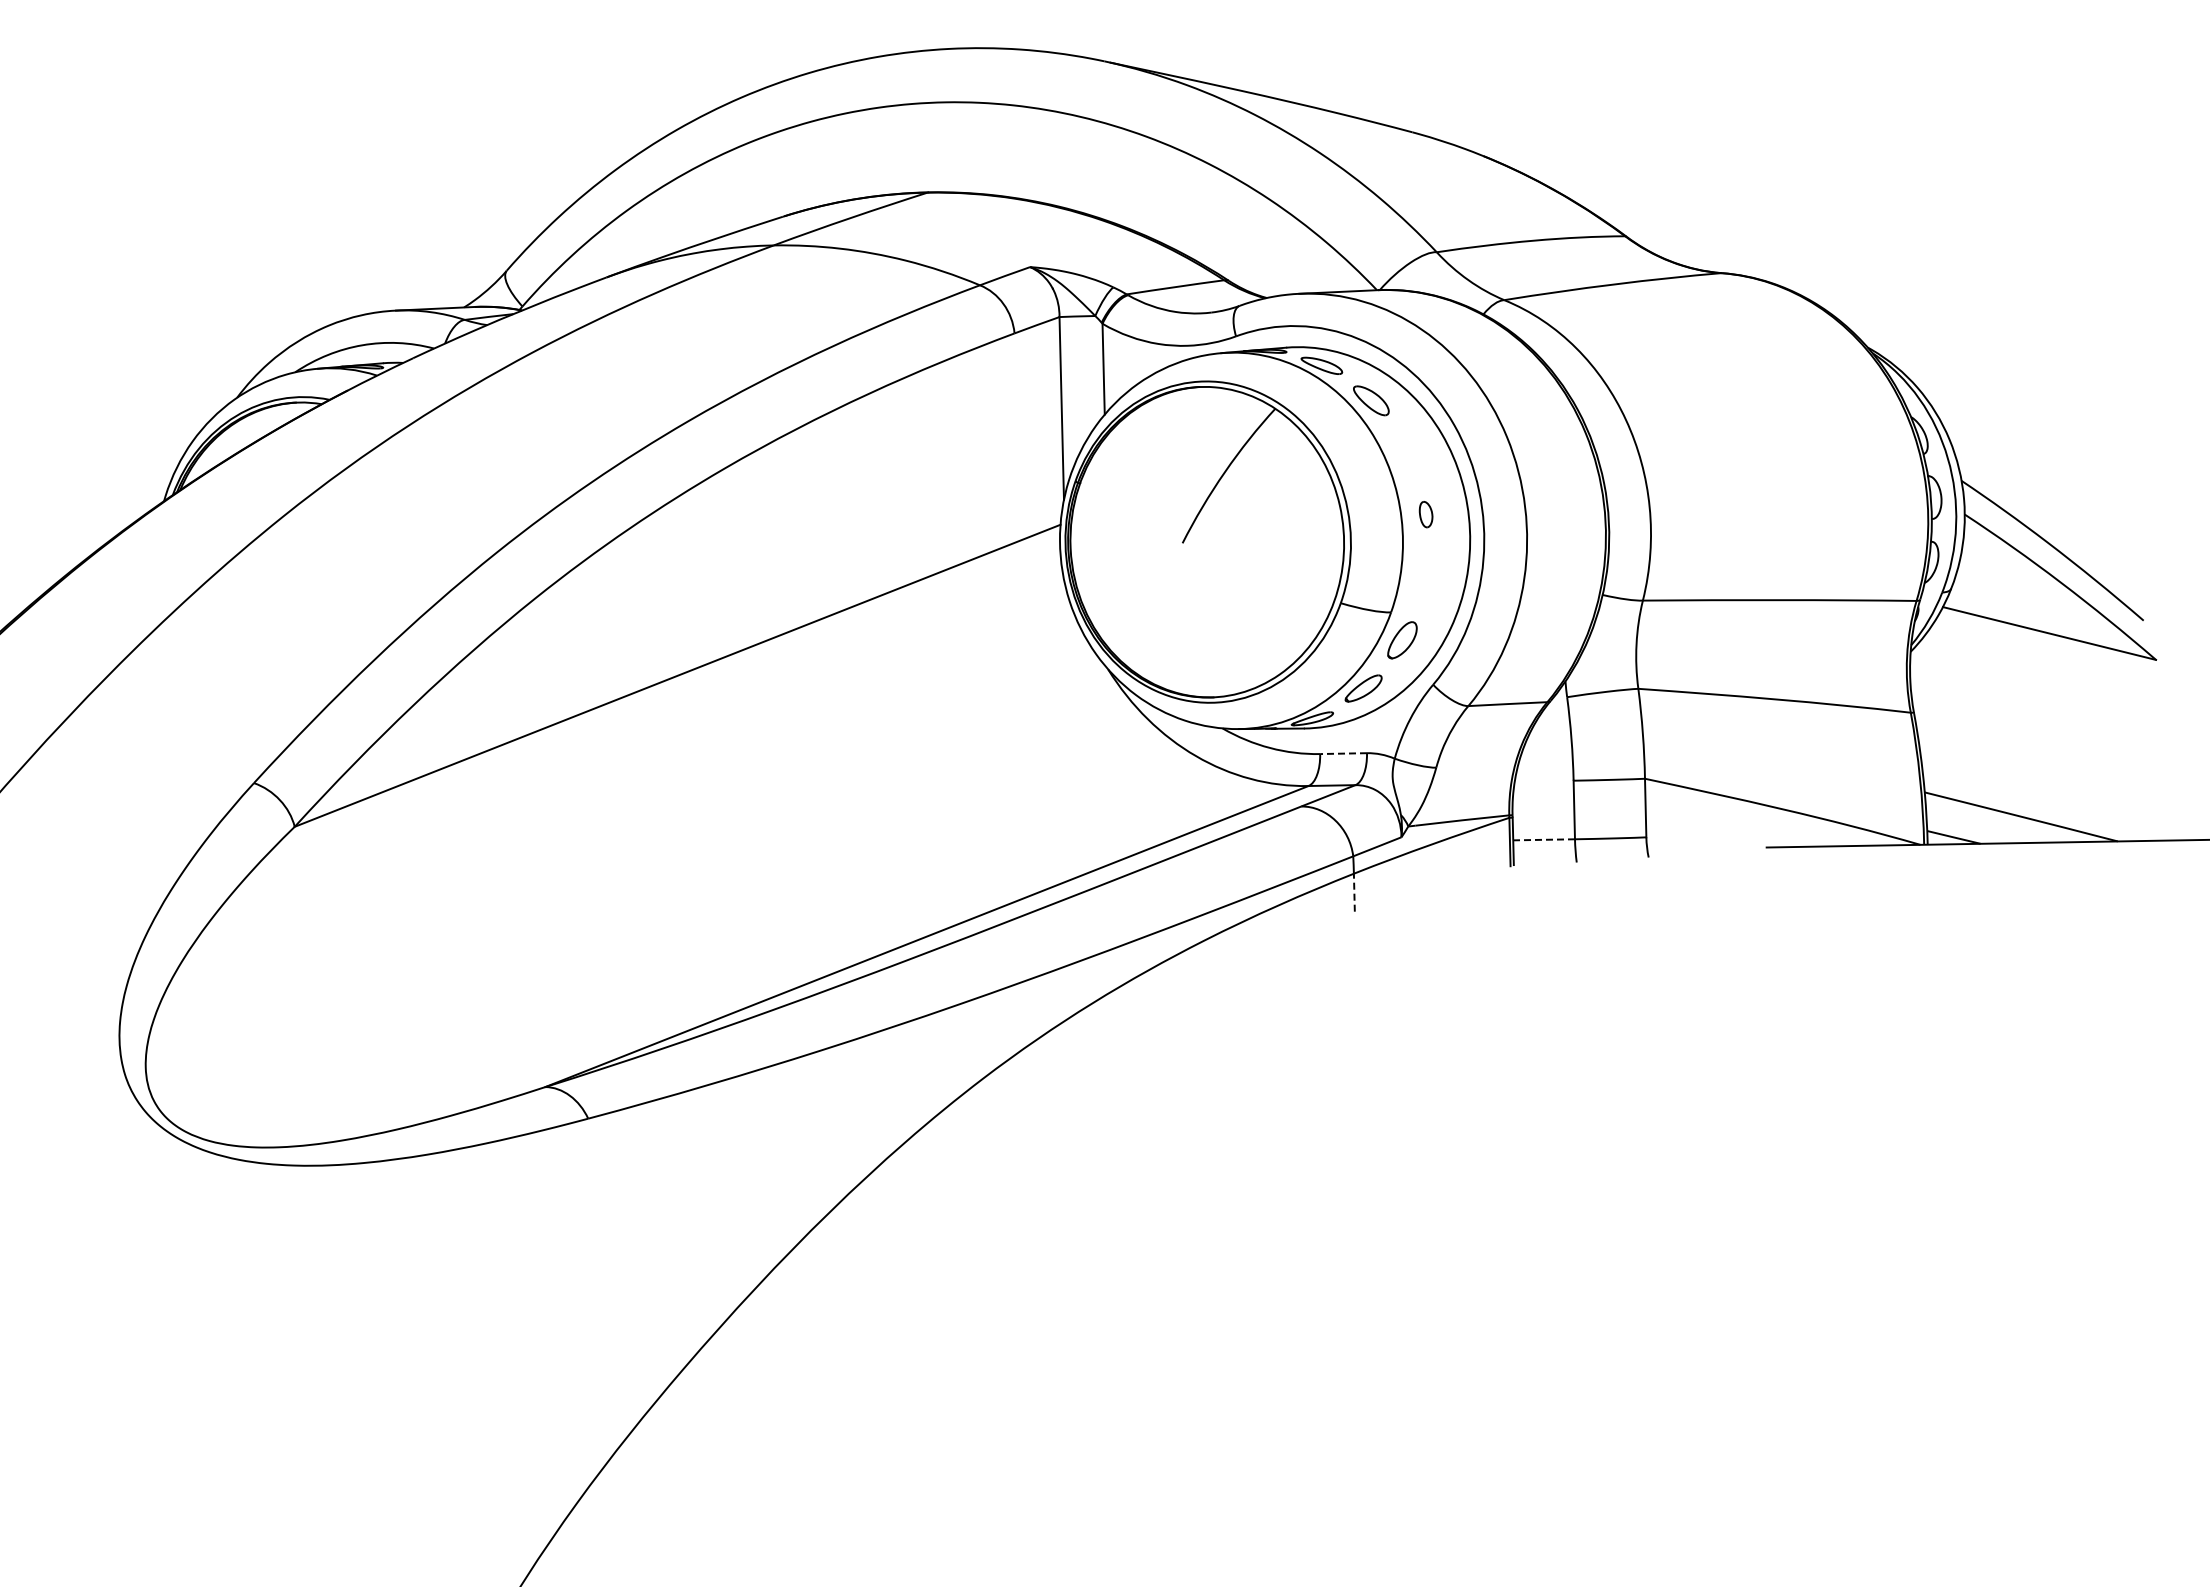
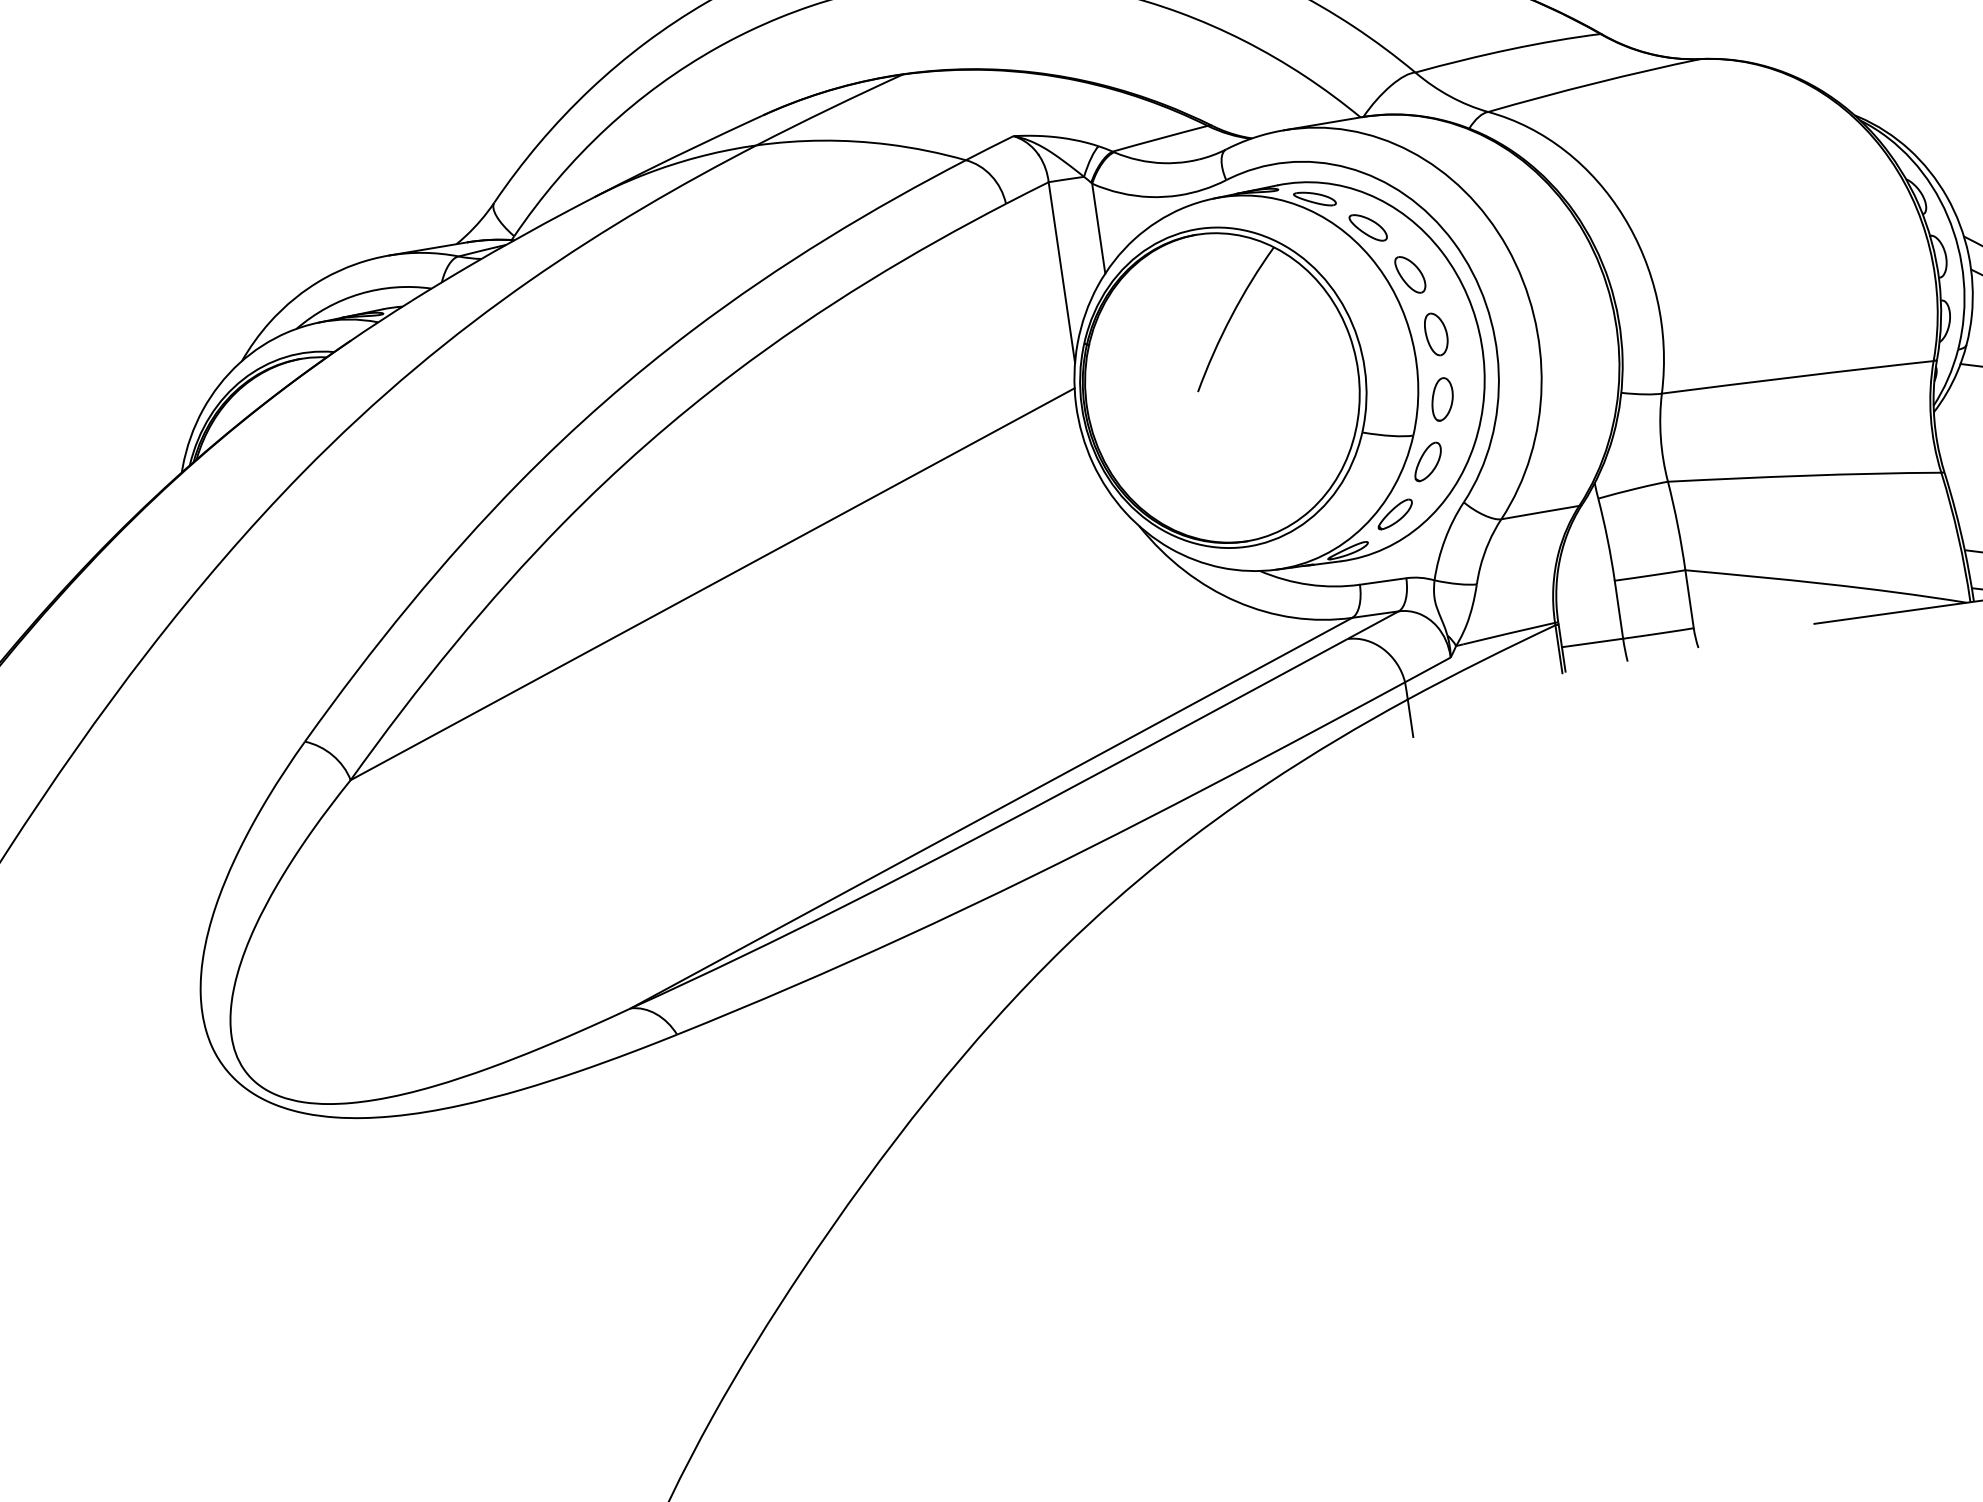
part: (1407, 452) -> (1410, 274), added
part: (1425, 514) -> (1435, 334), size x1.67
part: (1424, 579) -> (1442, 398), added
line: (1343, 753) -> (1383, 581), dashed -> solid
line: (1544, 839) -> (1592, 642), dashed -> solid
line: (1354, 892) -> (1410, 718), dashed -> solid

